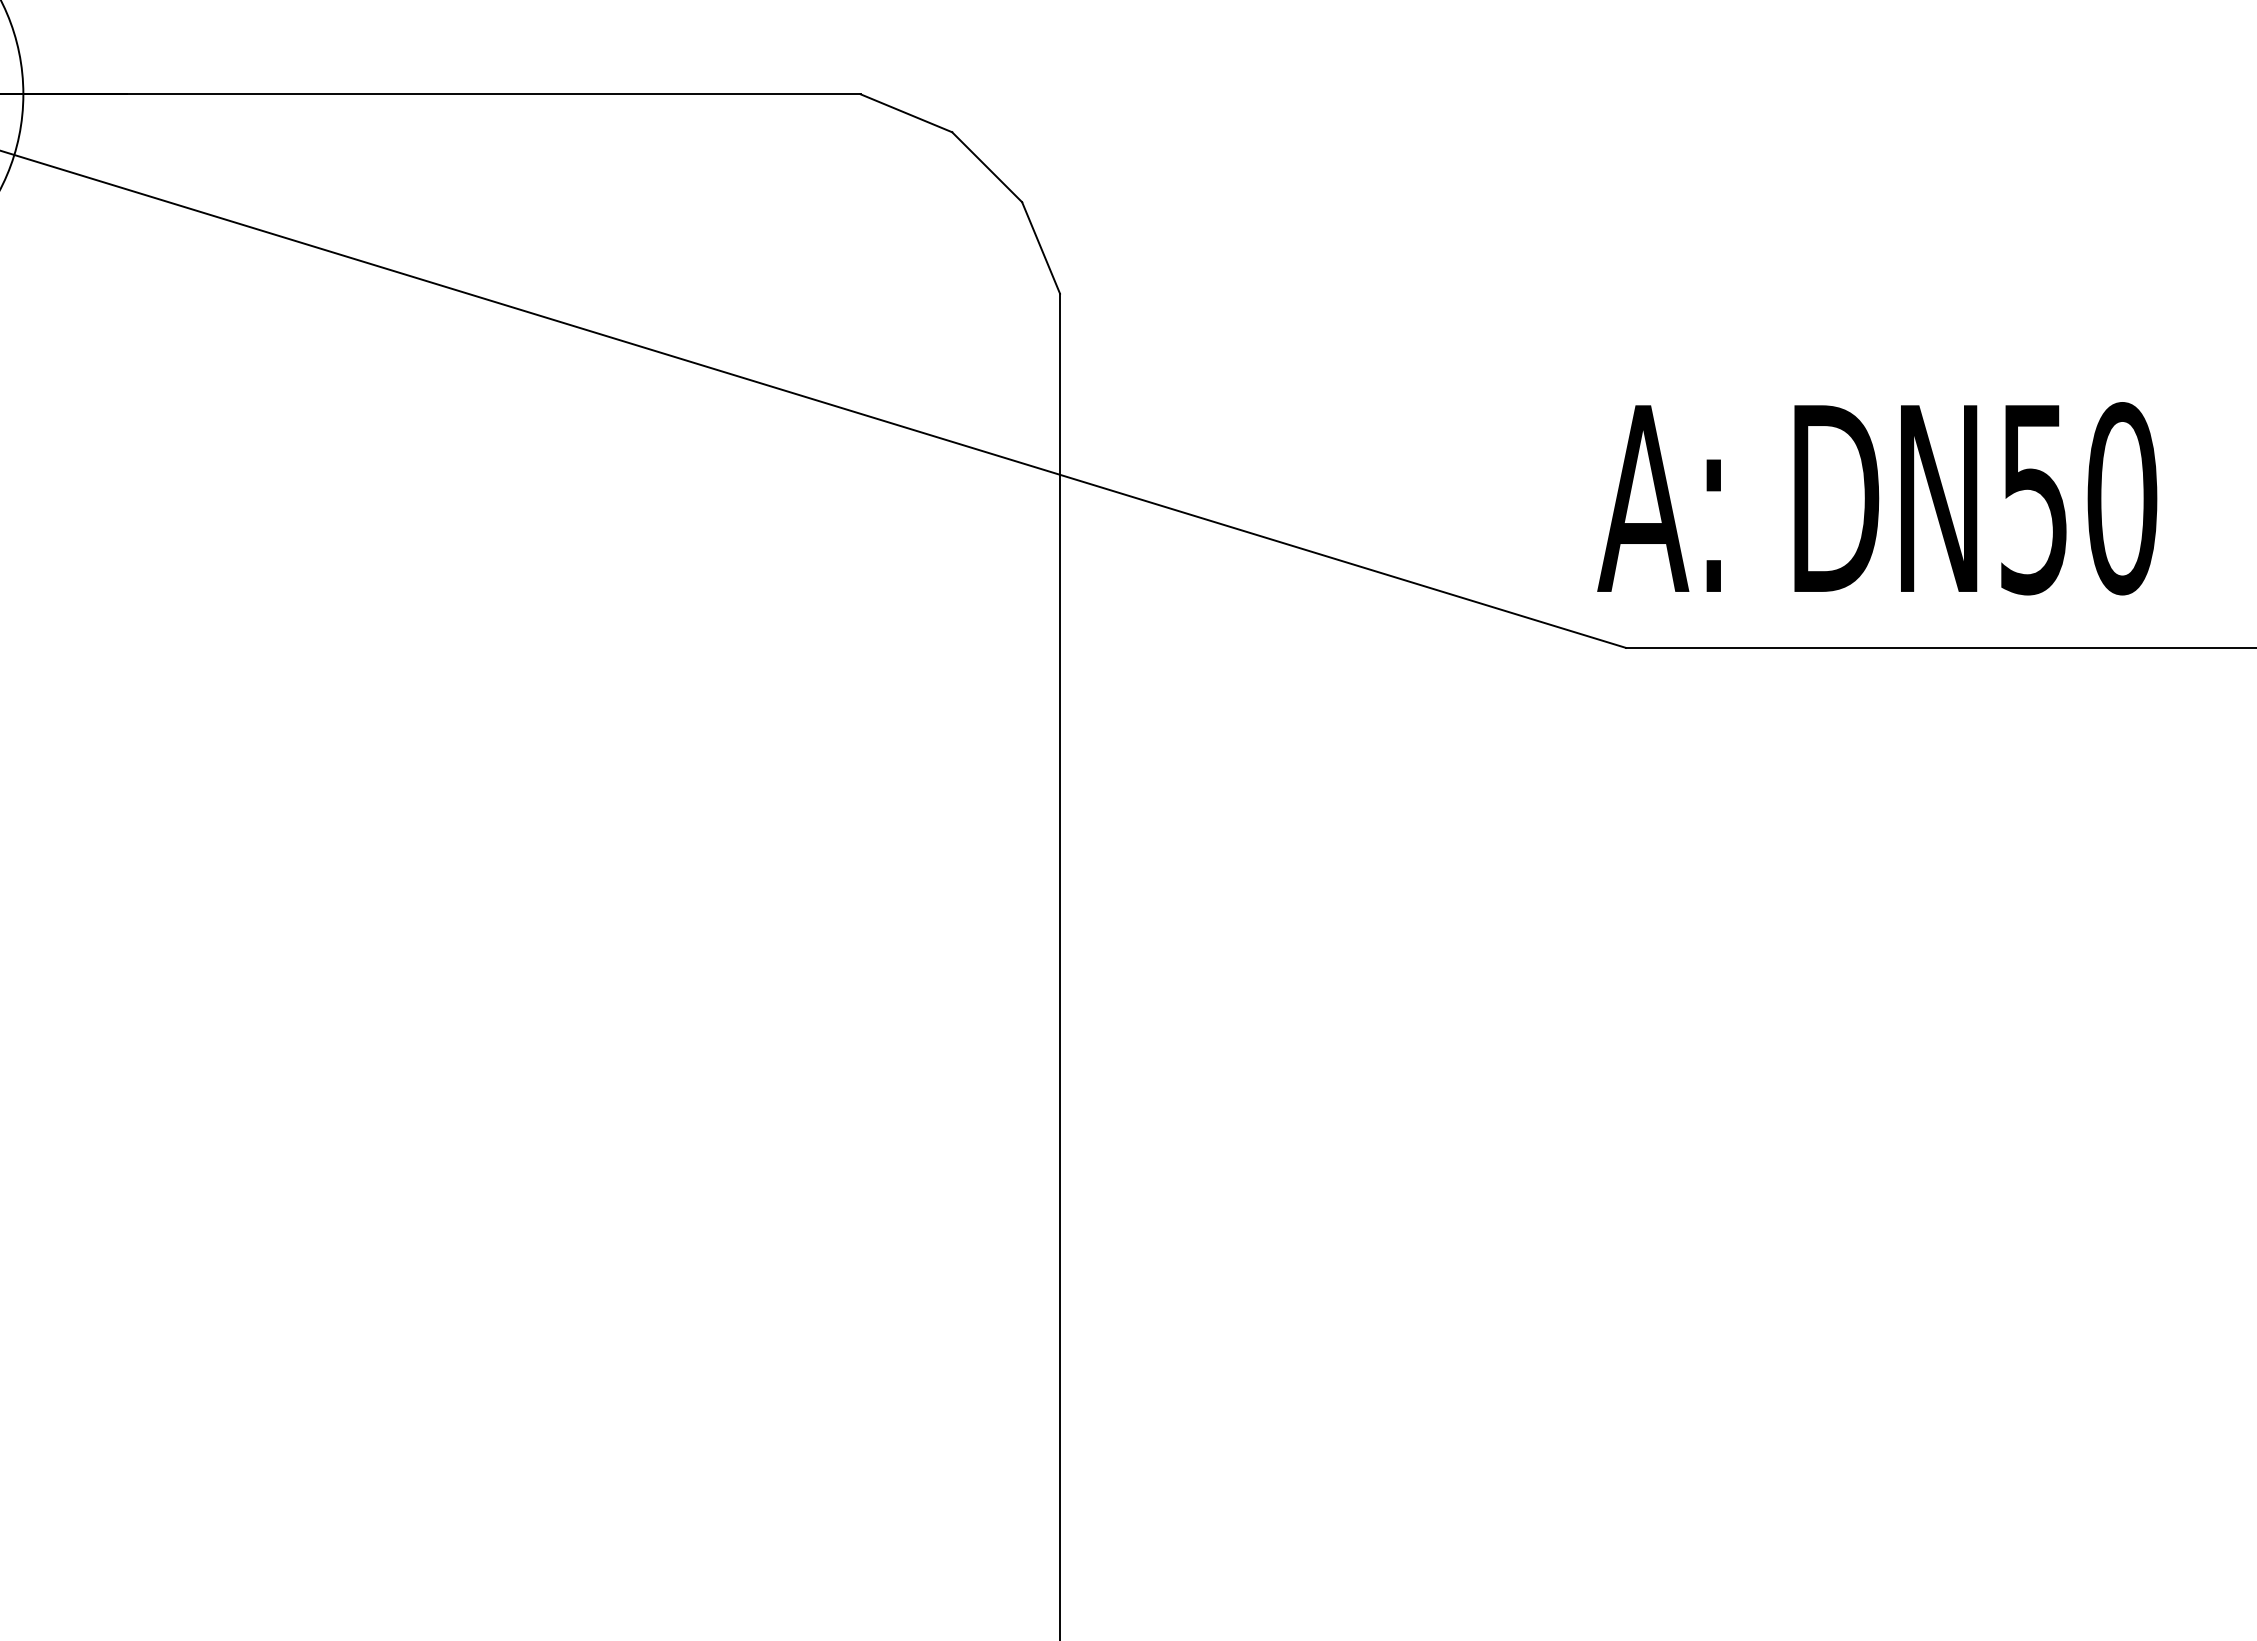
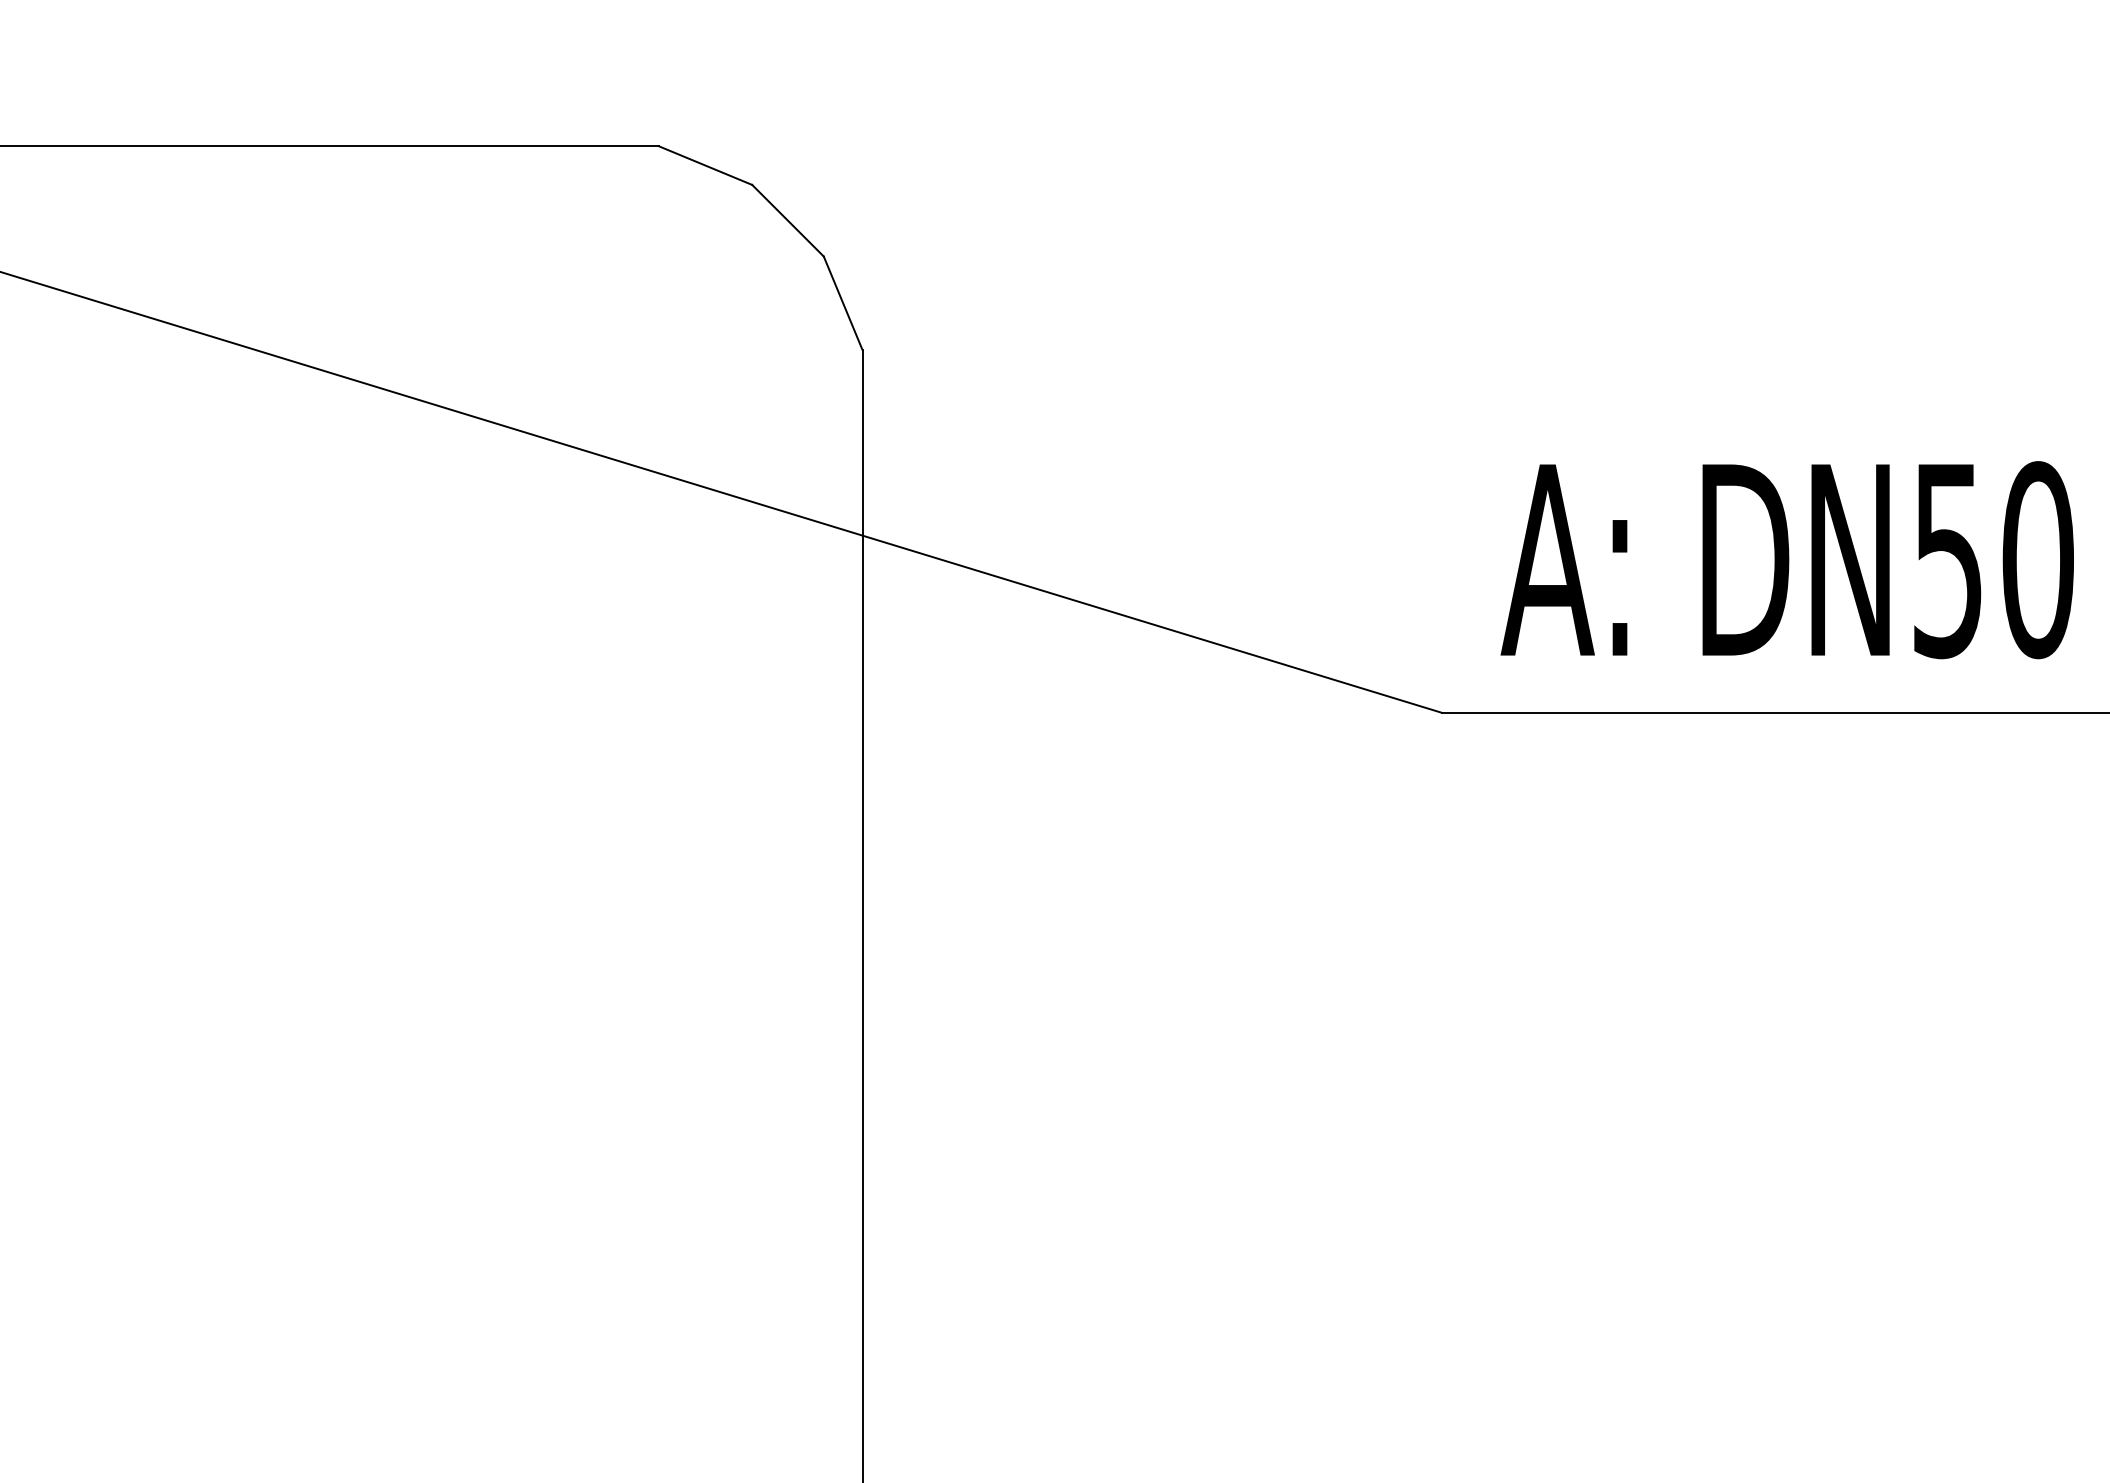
text: (1877, 498) -> (1787, 559), moved

